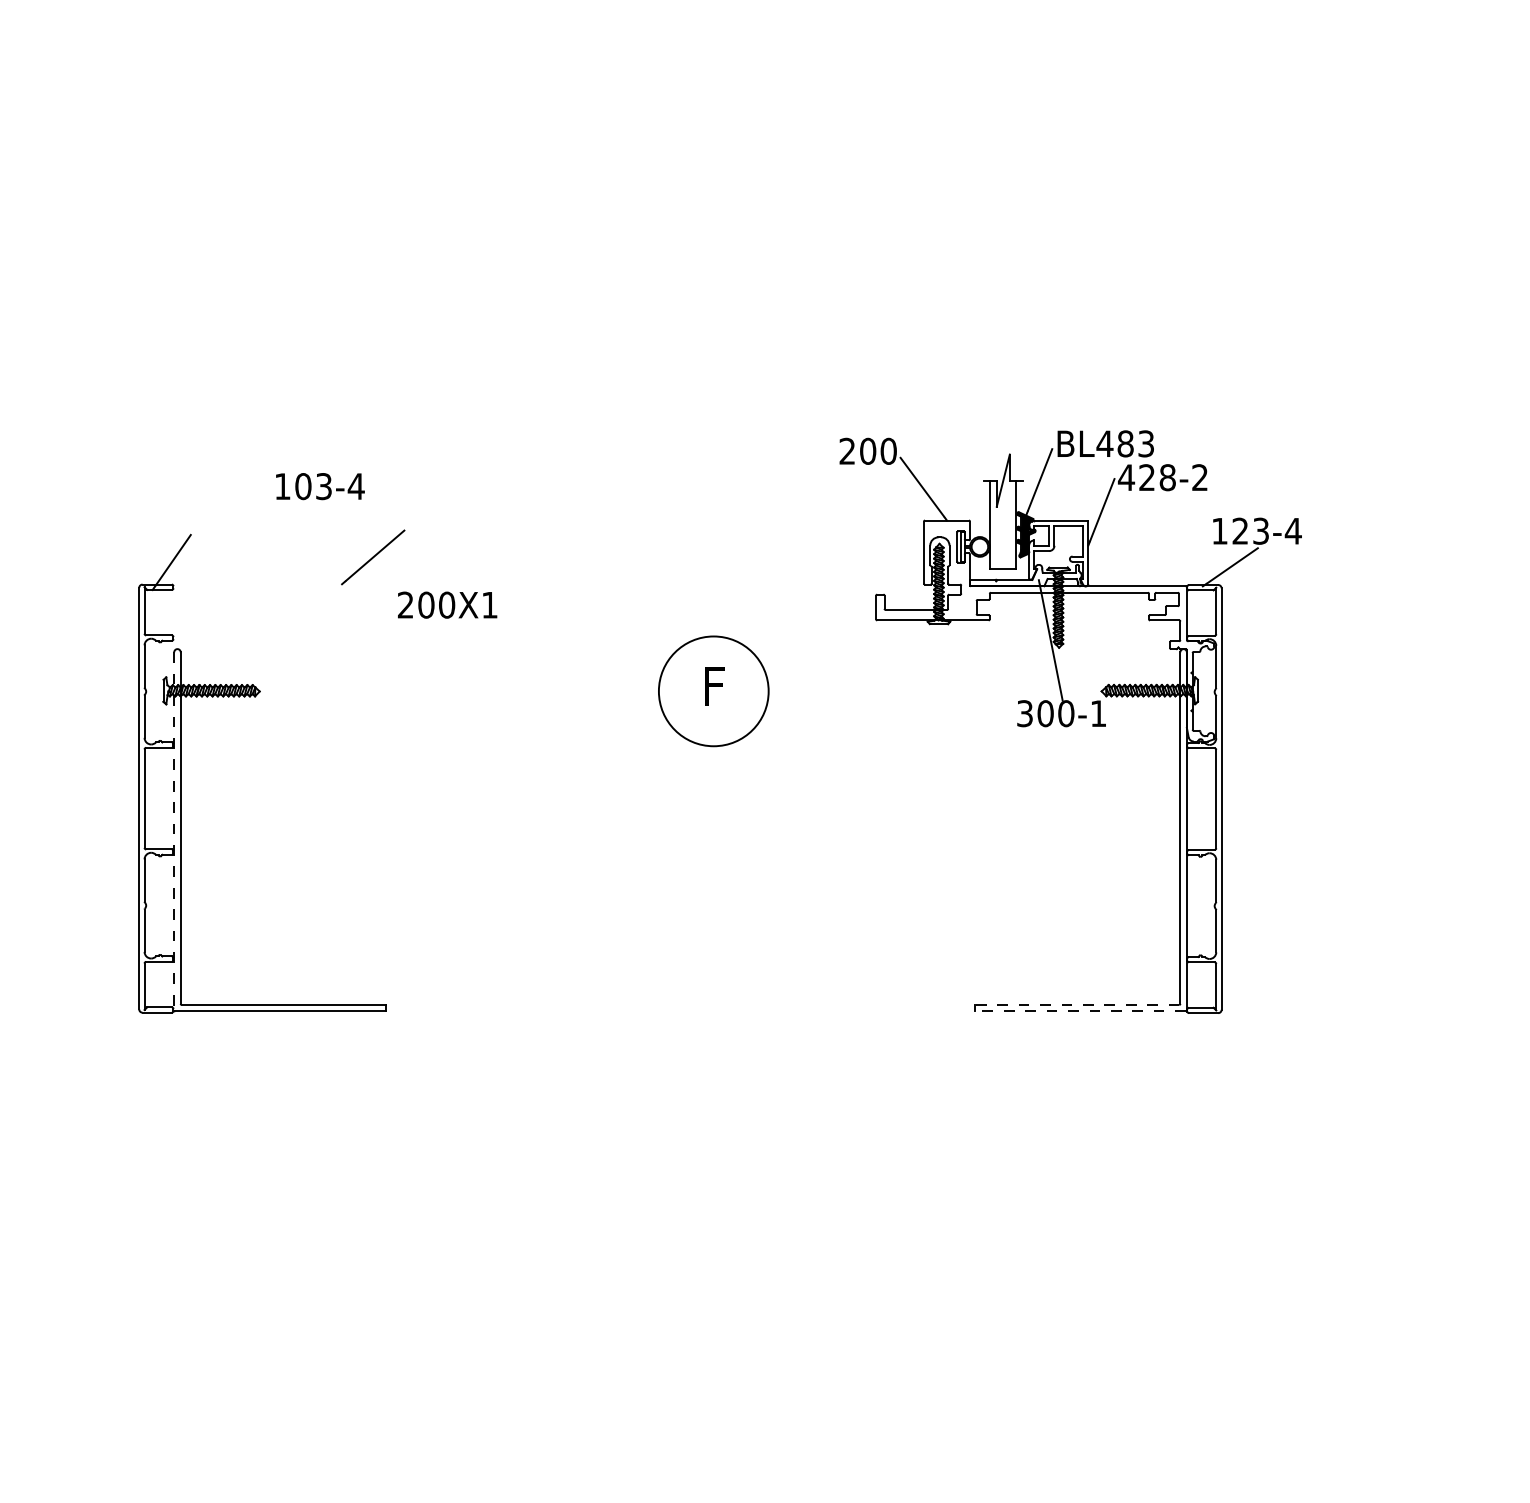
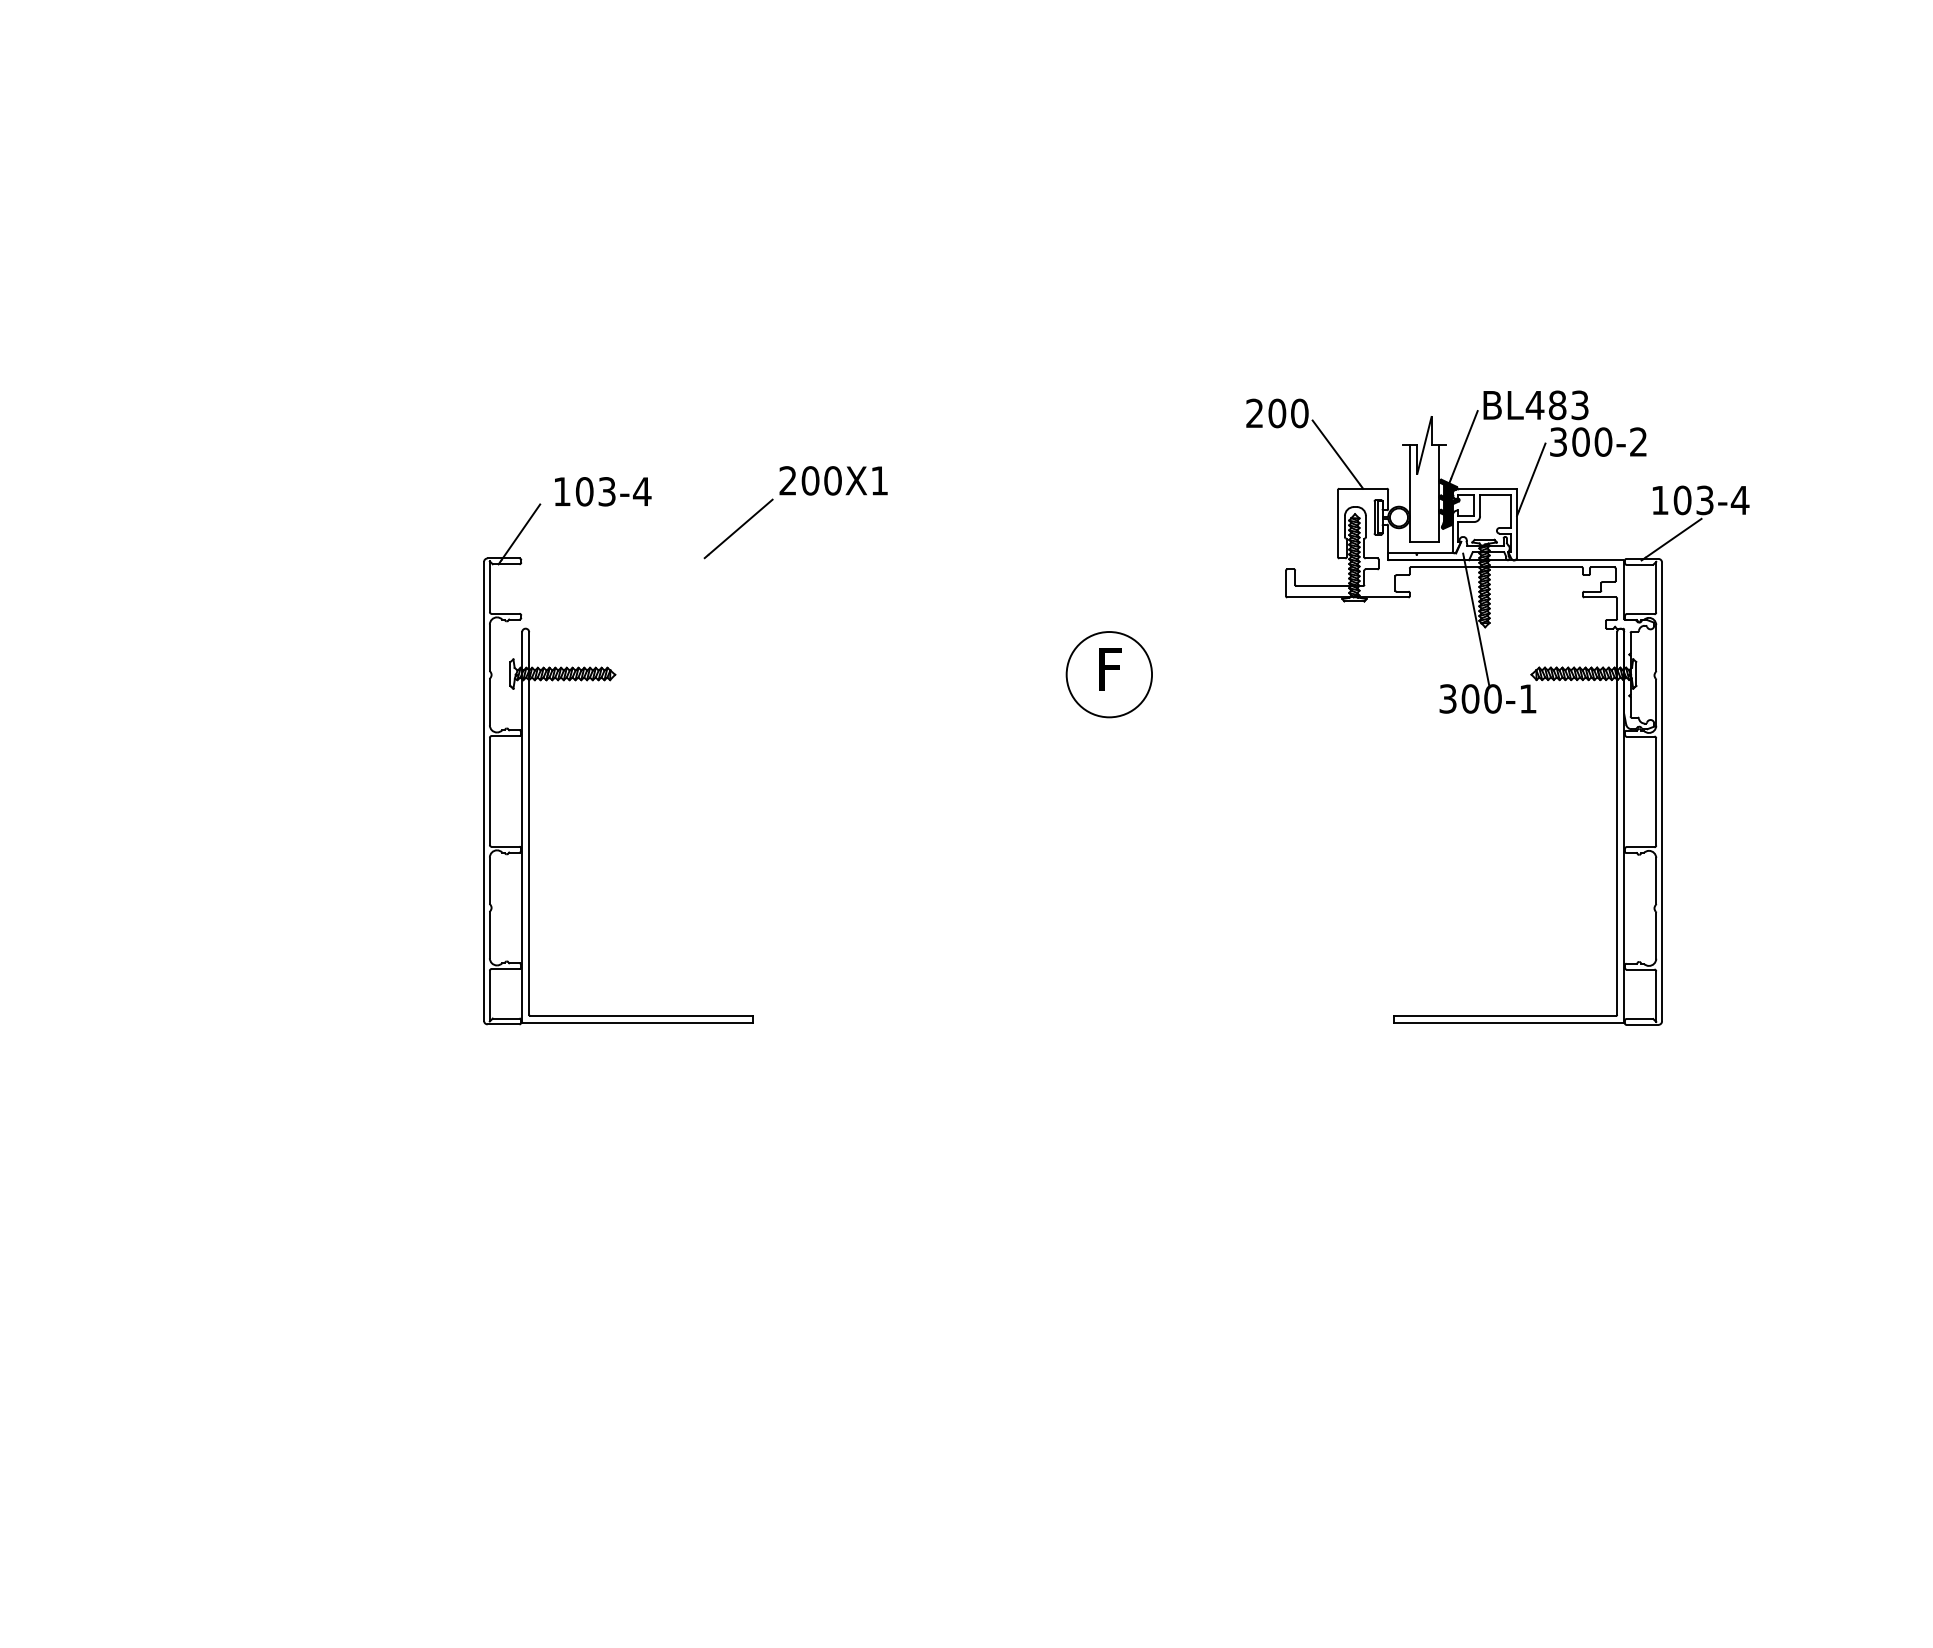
text: (1146, 477) -> (1580, 441), 428-2 -> 300-2
text: (320, 486) -> (603, 491), moved
text: (1240, 531) -> (1682, 500), 123-4 -> 103-4
text: (447, 604) -> (833, 480), moved
circle: (713, 691) -> (1109, 674), size x0.71
line: (174, 831) -> (522, 827), dashed -> solid
line: (1076, 1004) -> (1504, 1015), dashed -> solid
line: (1080, 1011) -> (1508, 1023), dashed -> solid

